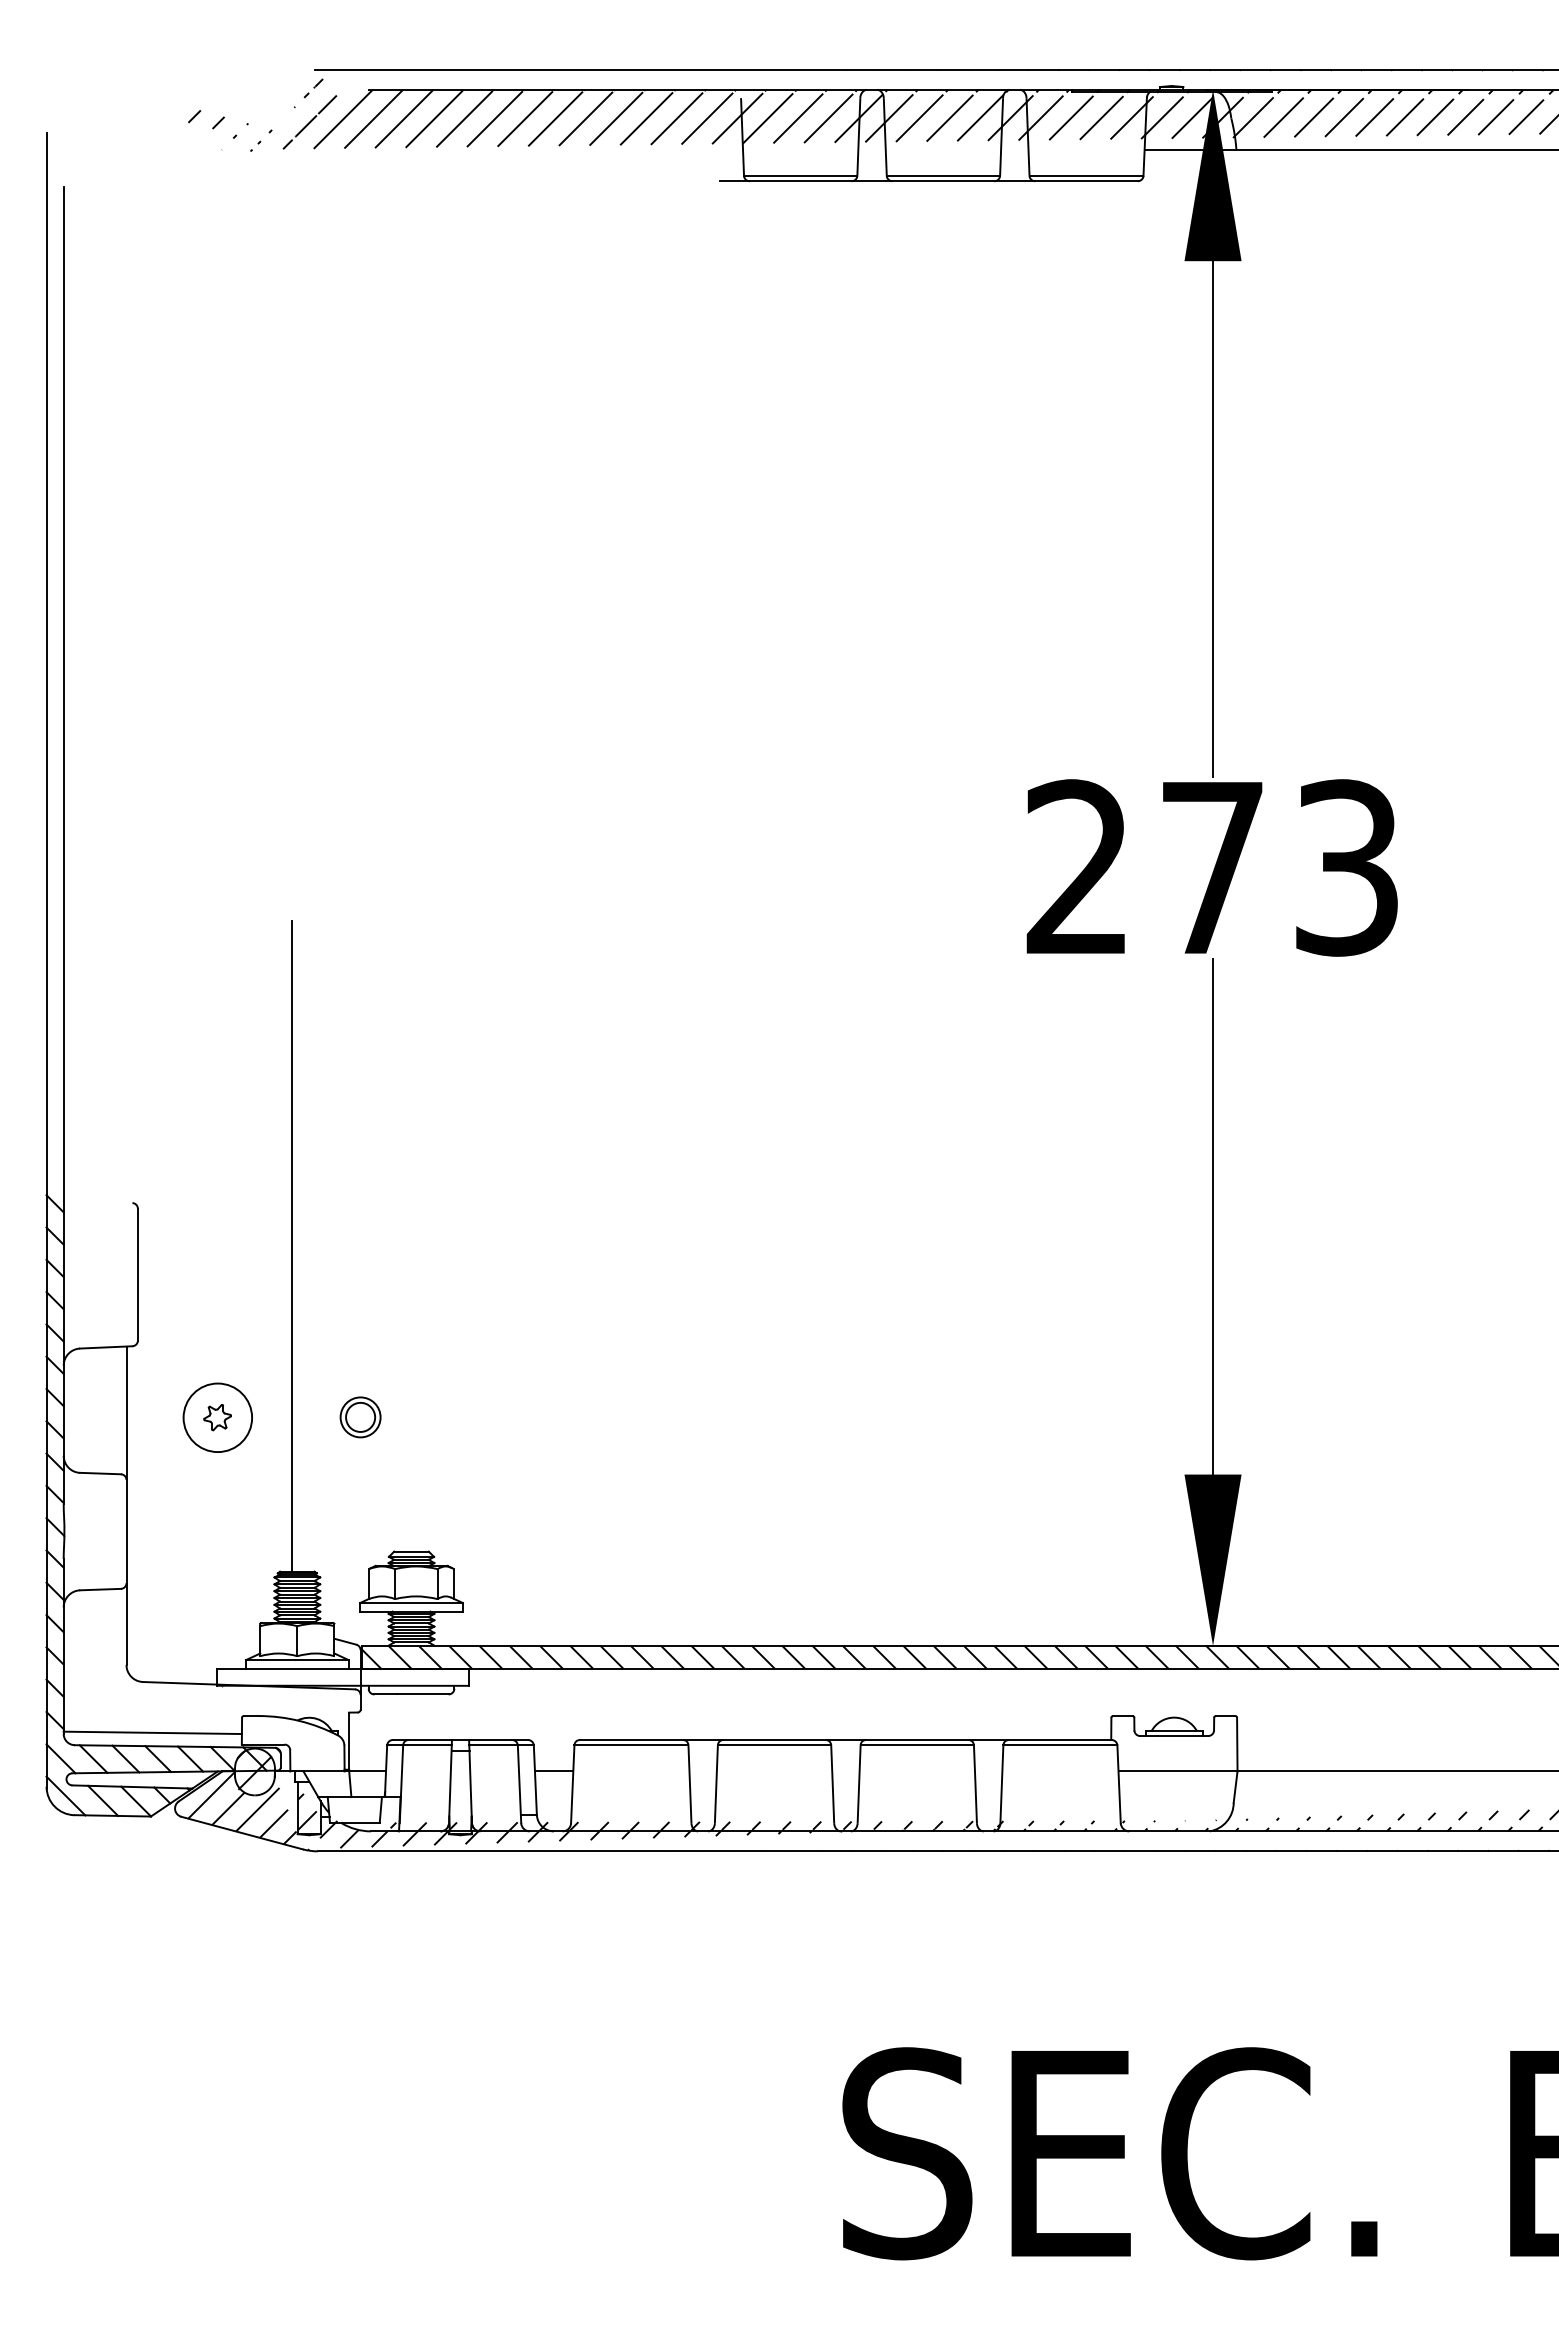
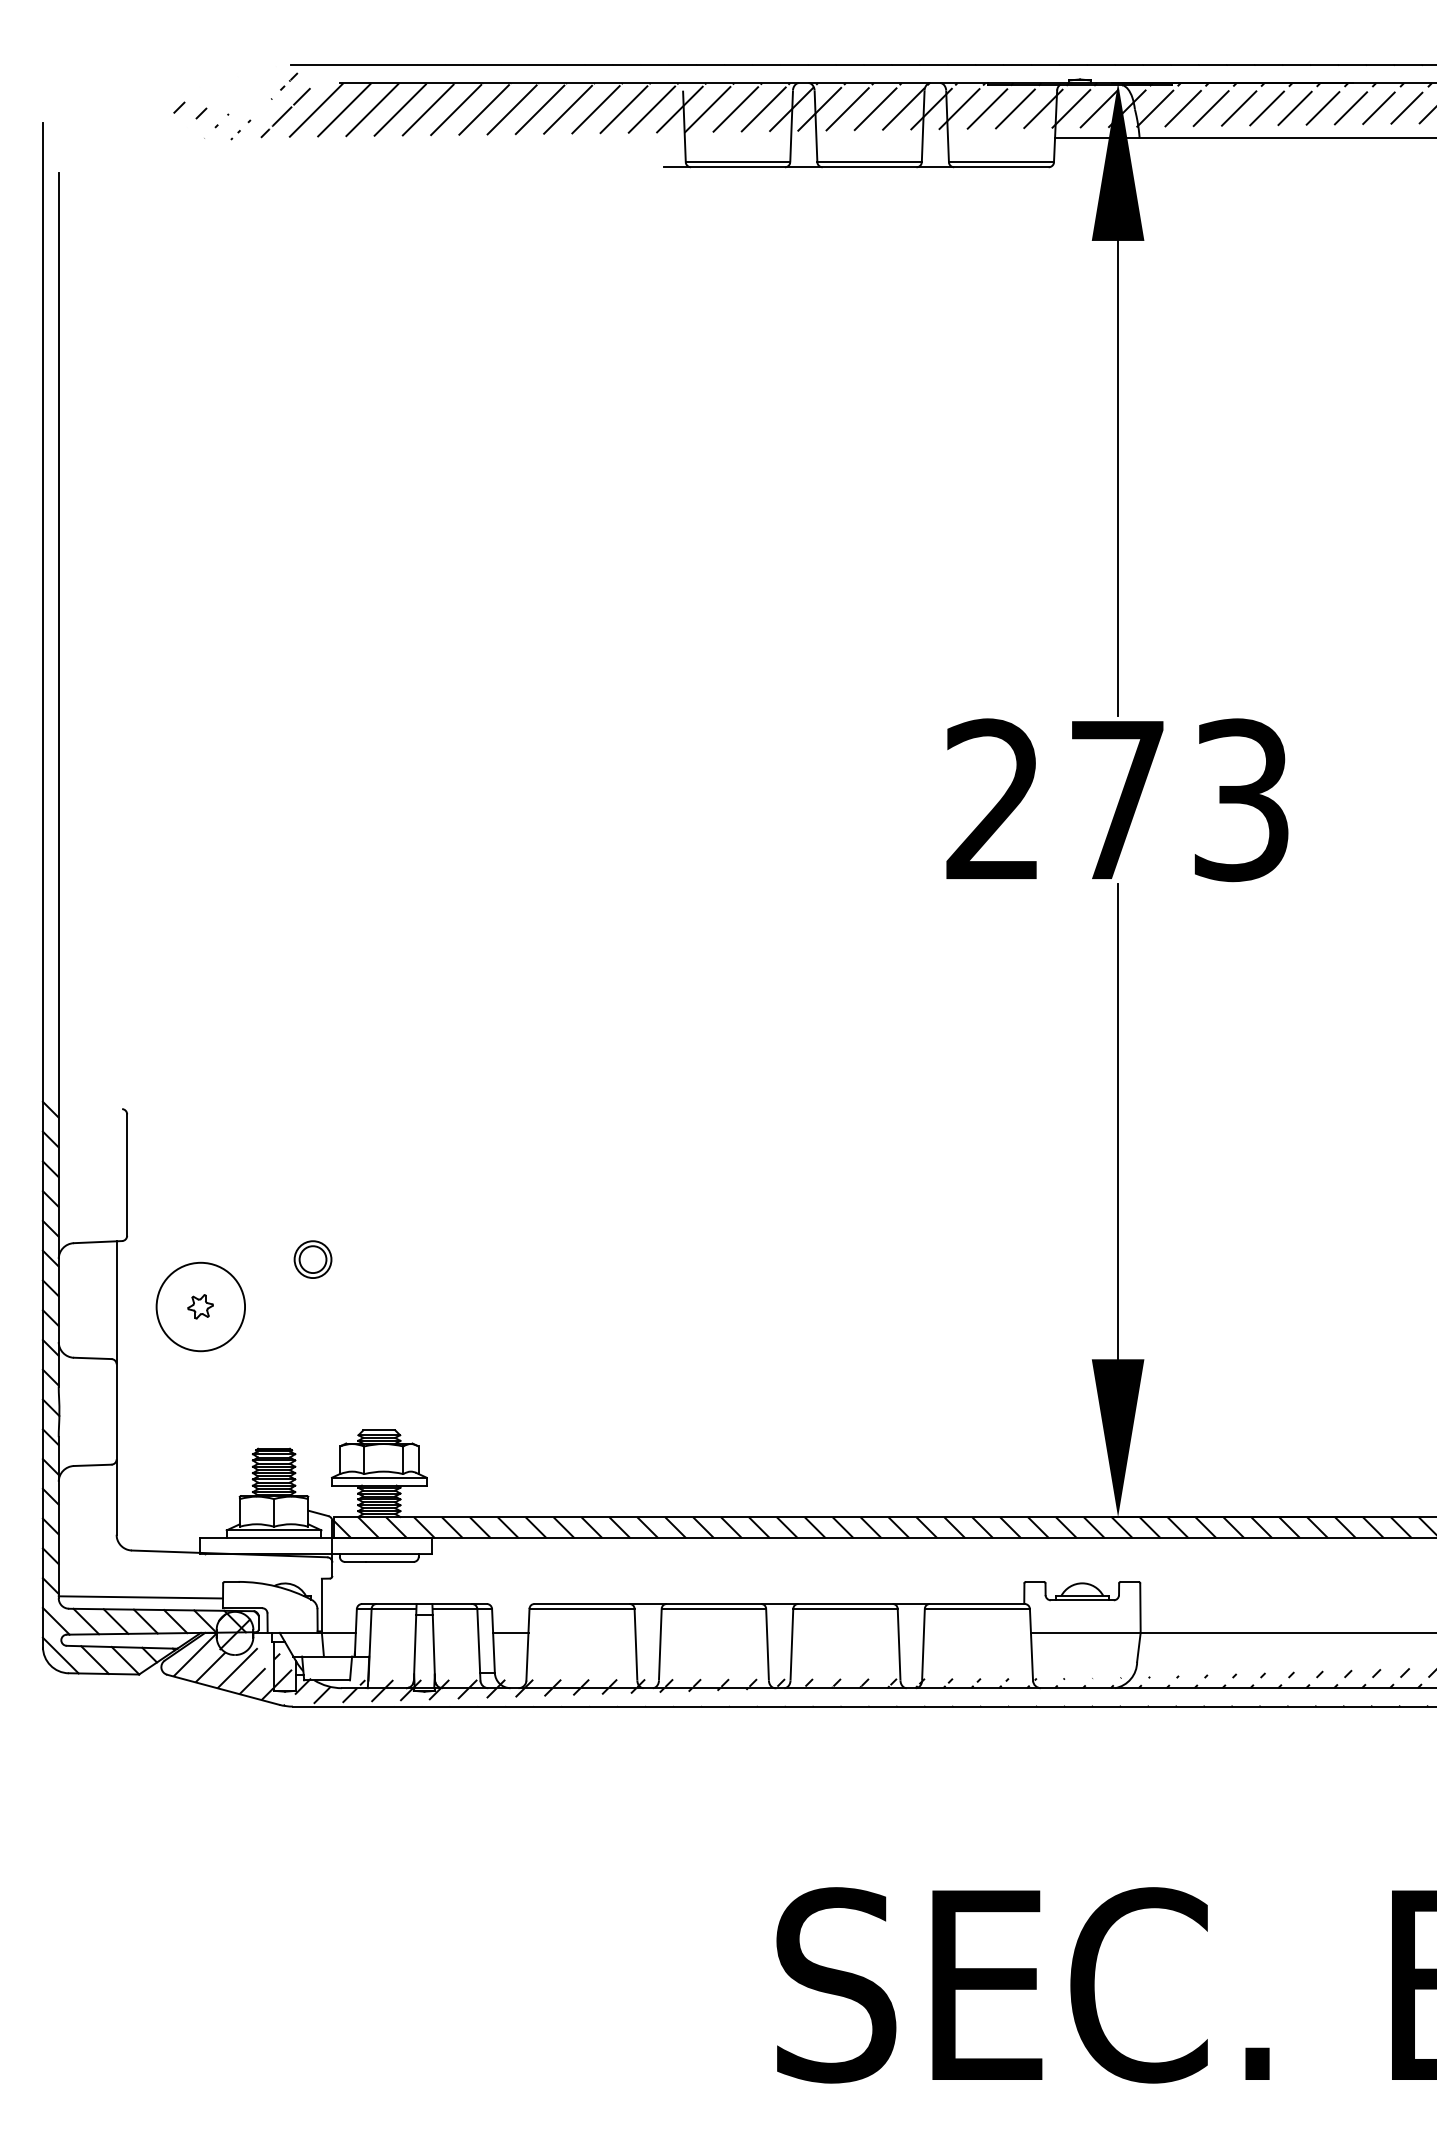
line: (292, 1246) -> (269, 1149), removed
circle: (217, 1417) -> (200, 1306), size x1.4
part: (360, 1417) -> (312, 1259), moved

